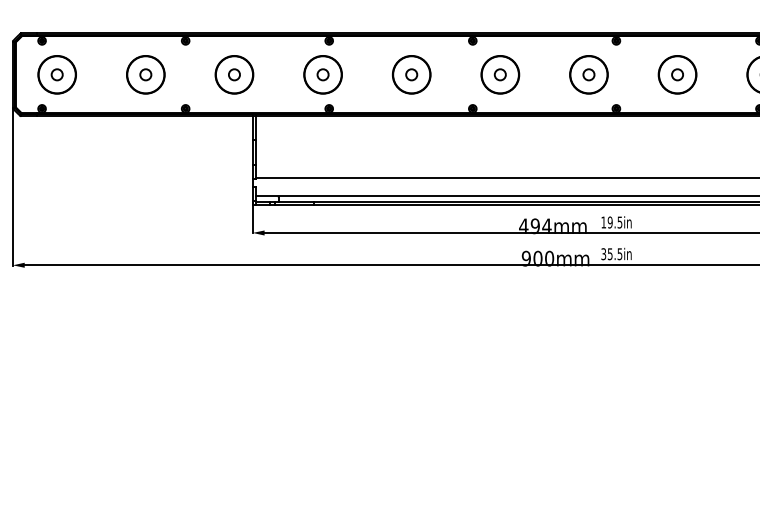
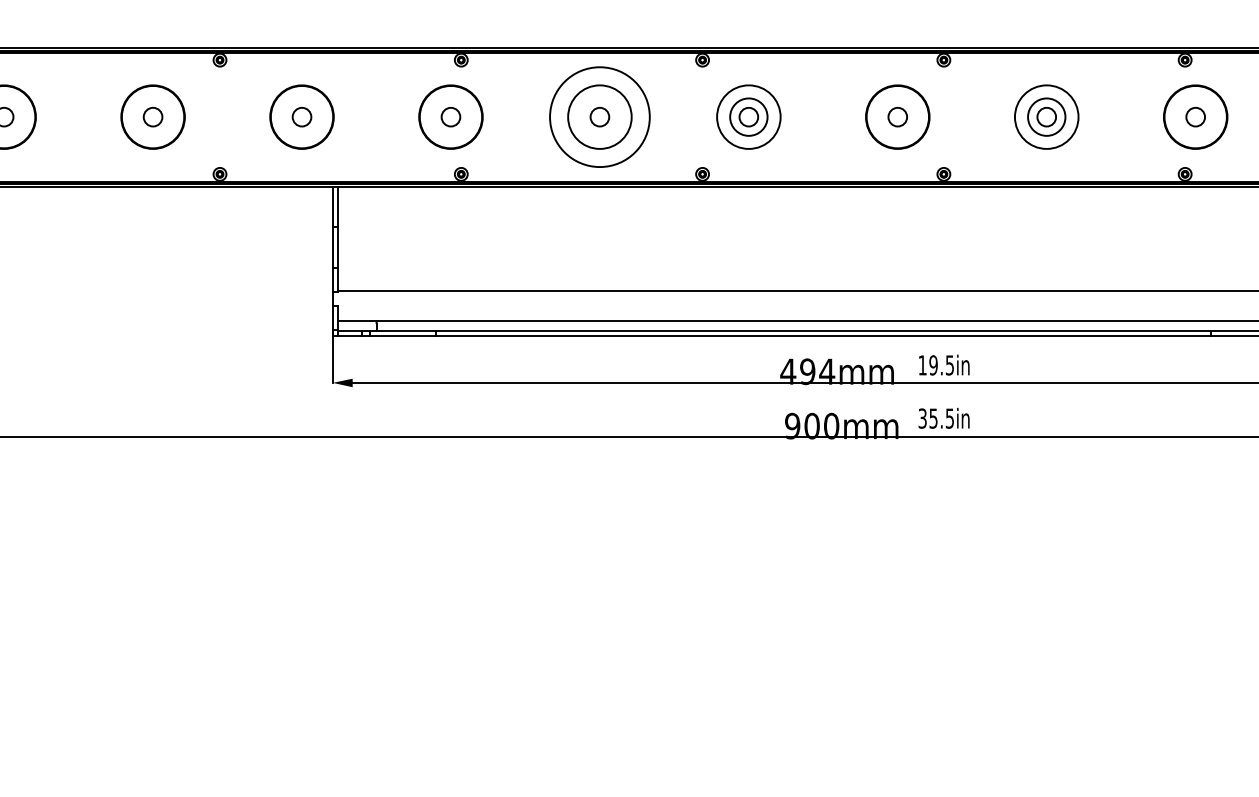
circle: (411, 74) -> (599, 116), size x1.6
circle: (499, 74) -> (747, 116), size x0.6
circle: (677, 74) -> (1046, 116), size x0.6

